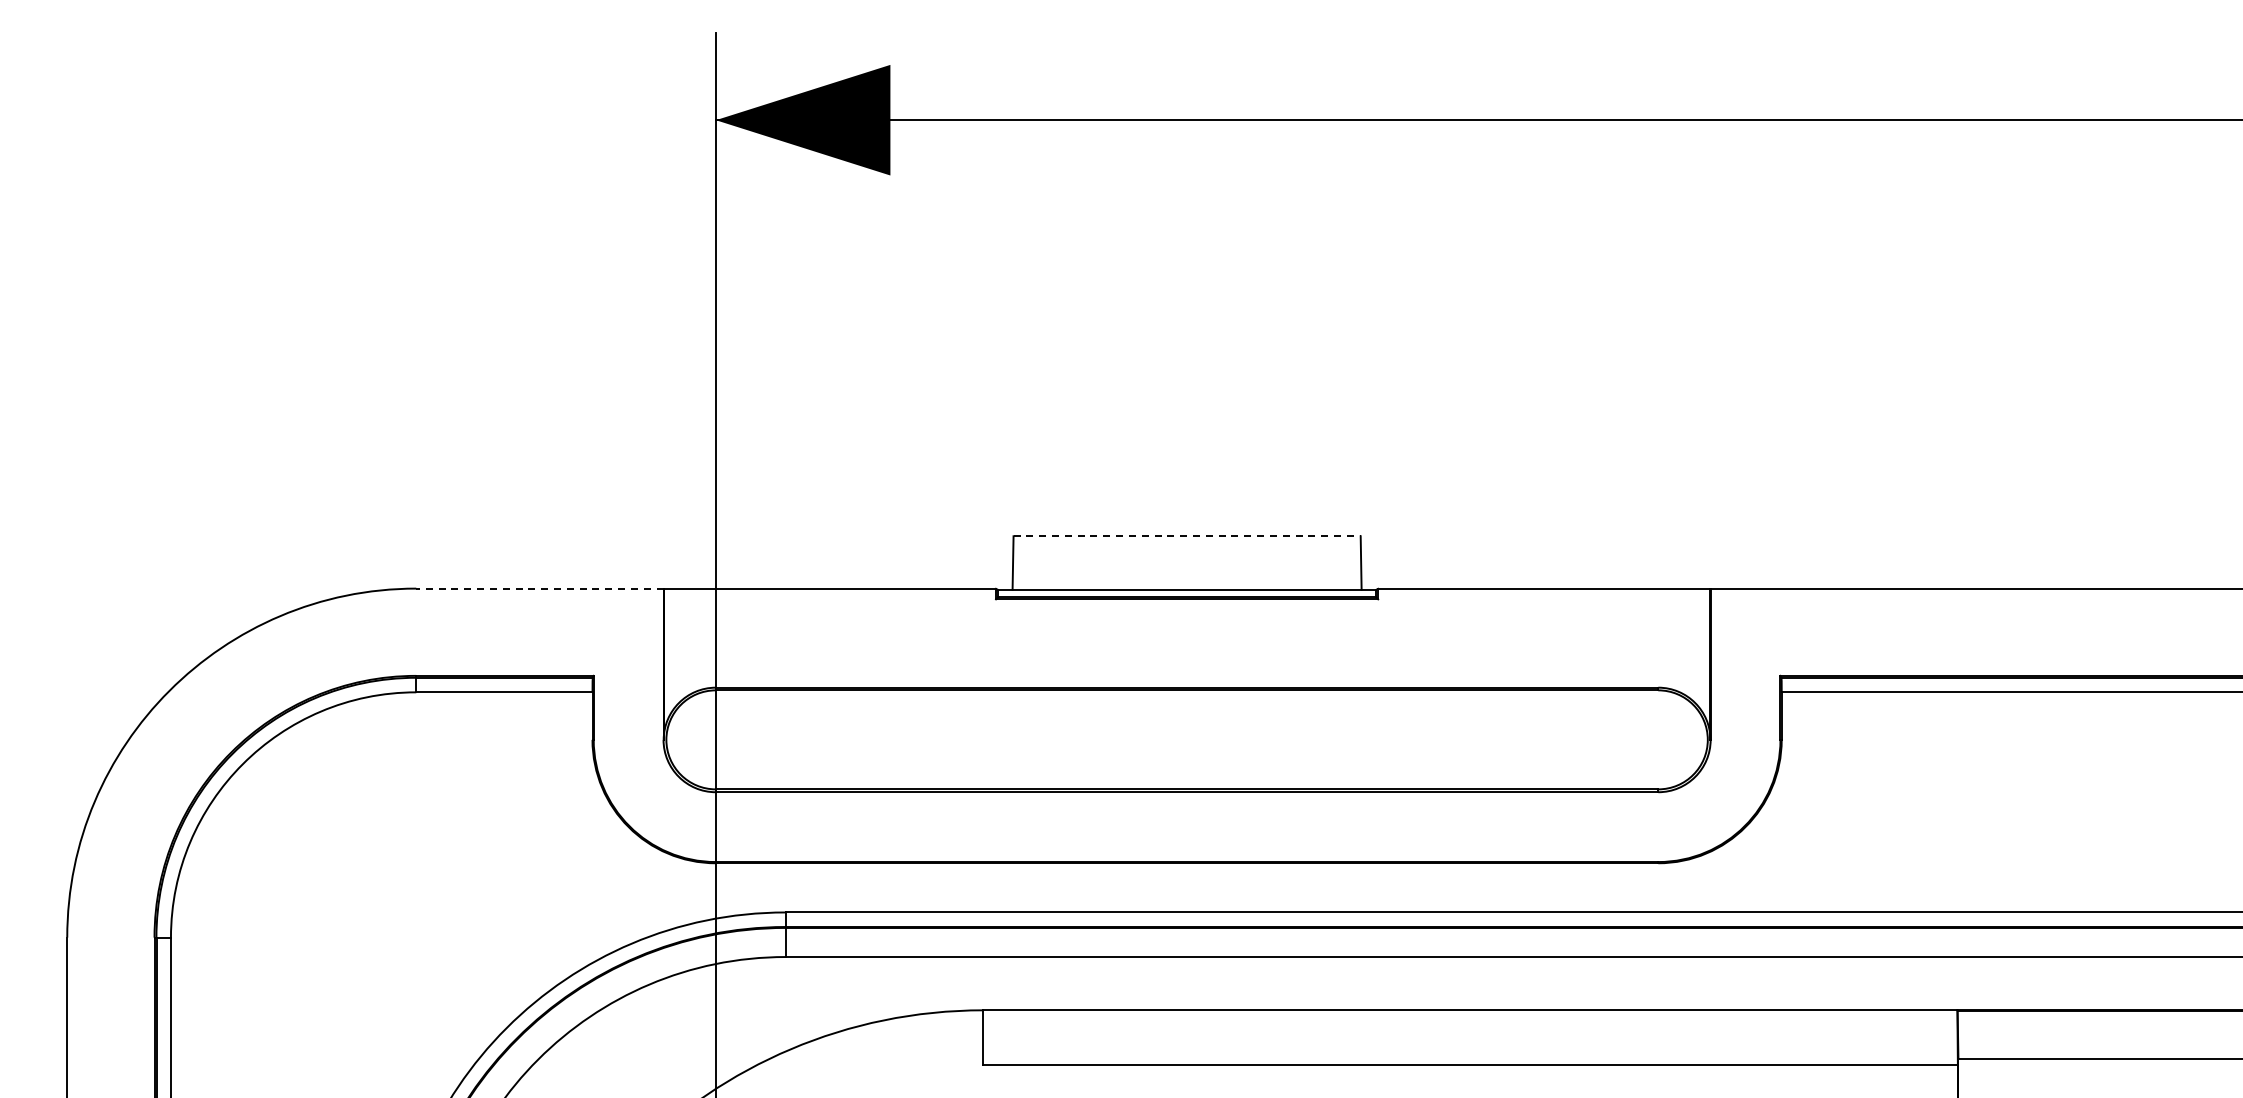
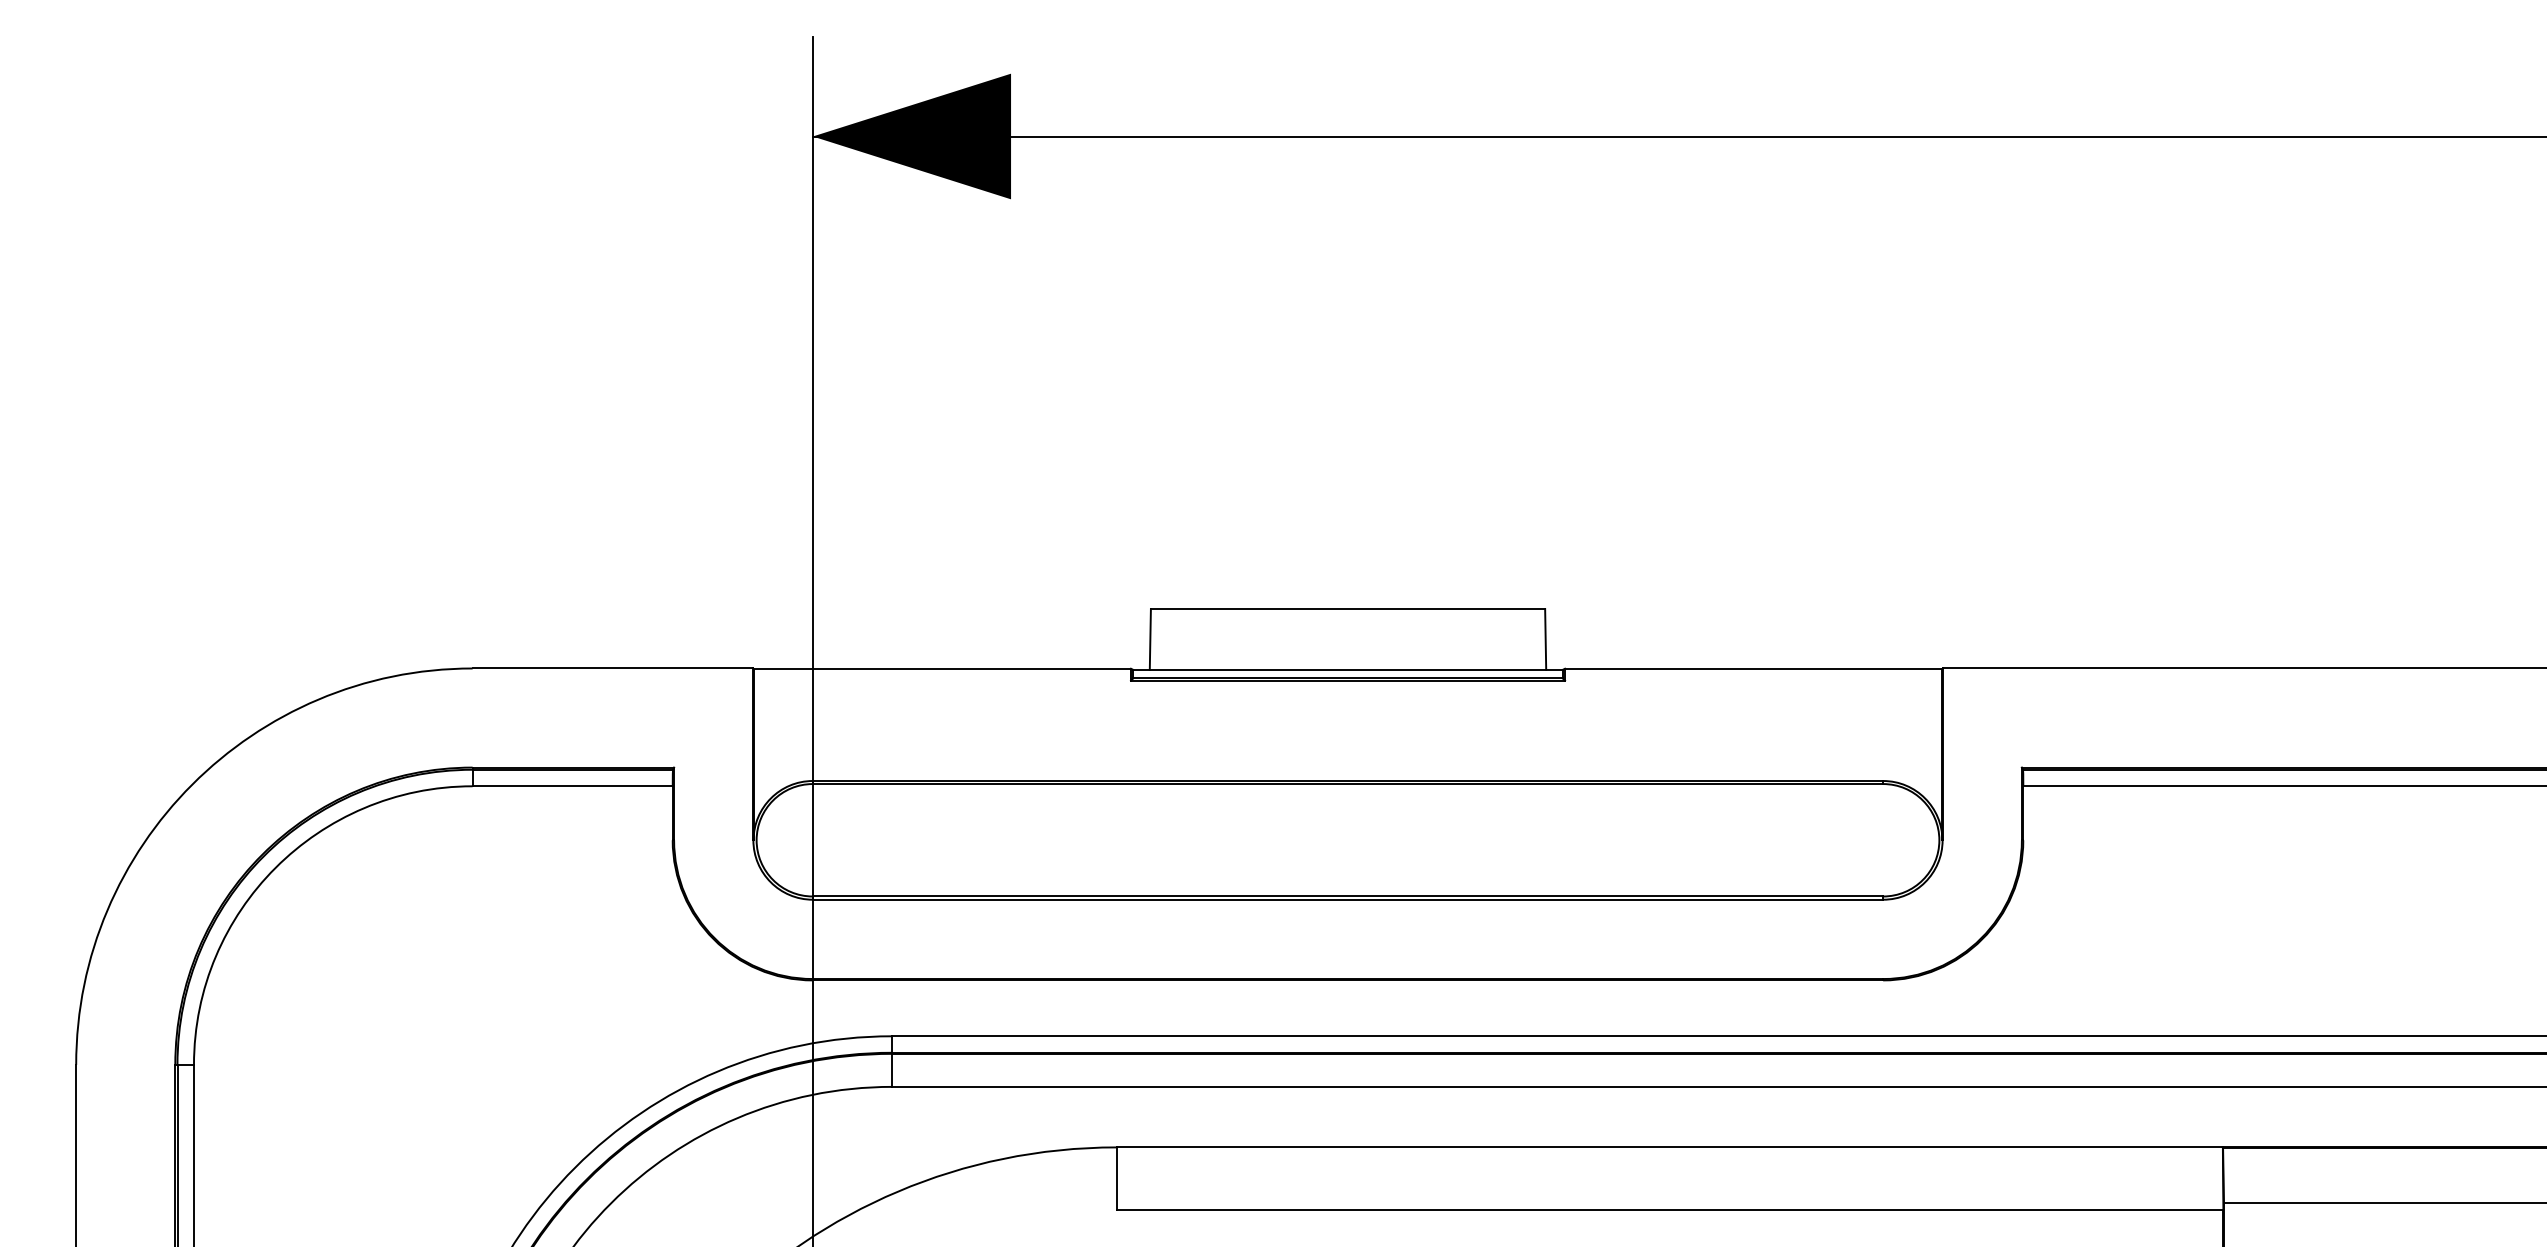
line: (1187, 536) -> (1348, 609), dashed -> solid
line: (539, 588) -> (612, 668), dashed -> solid

